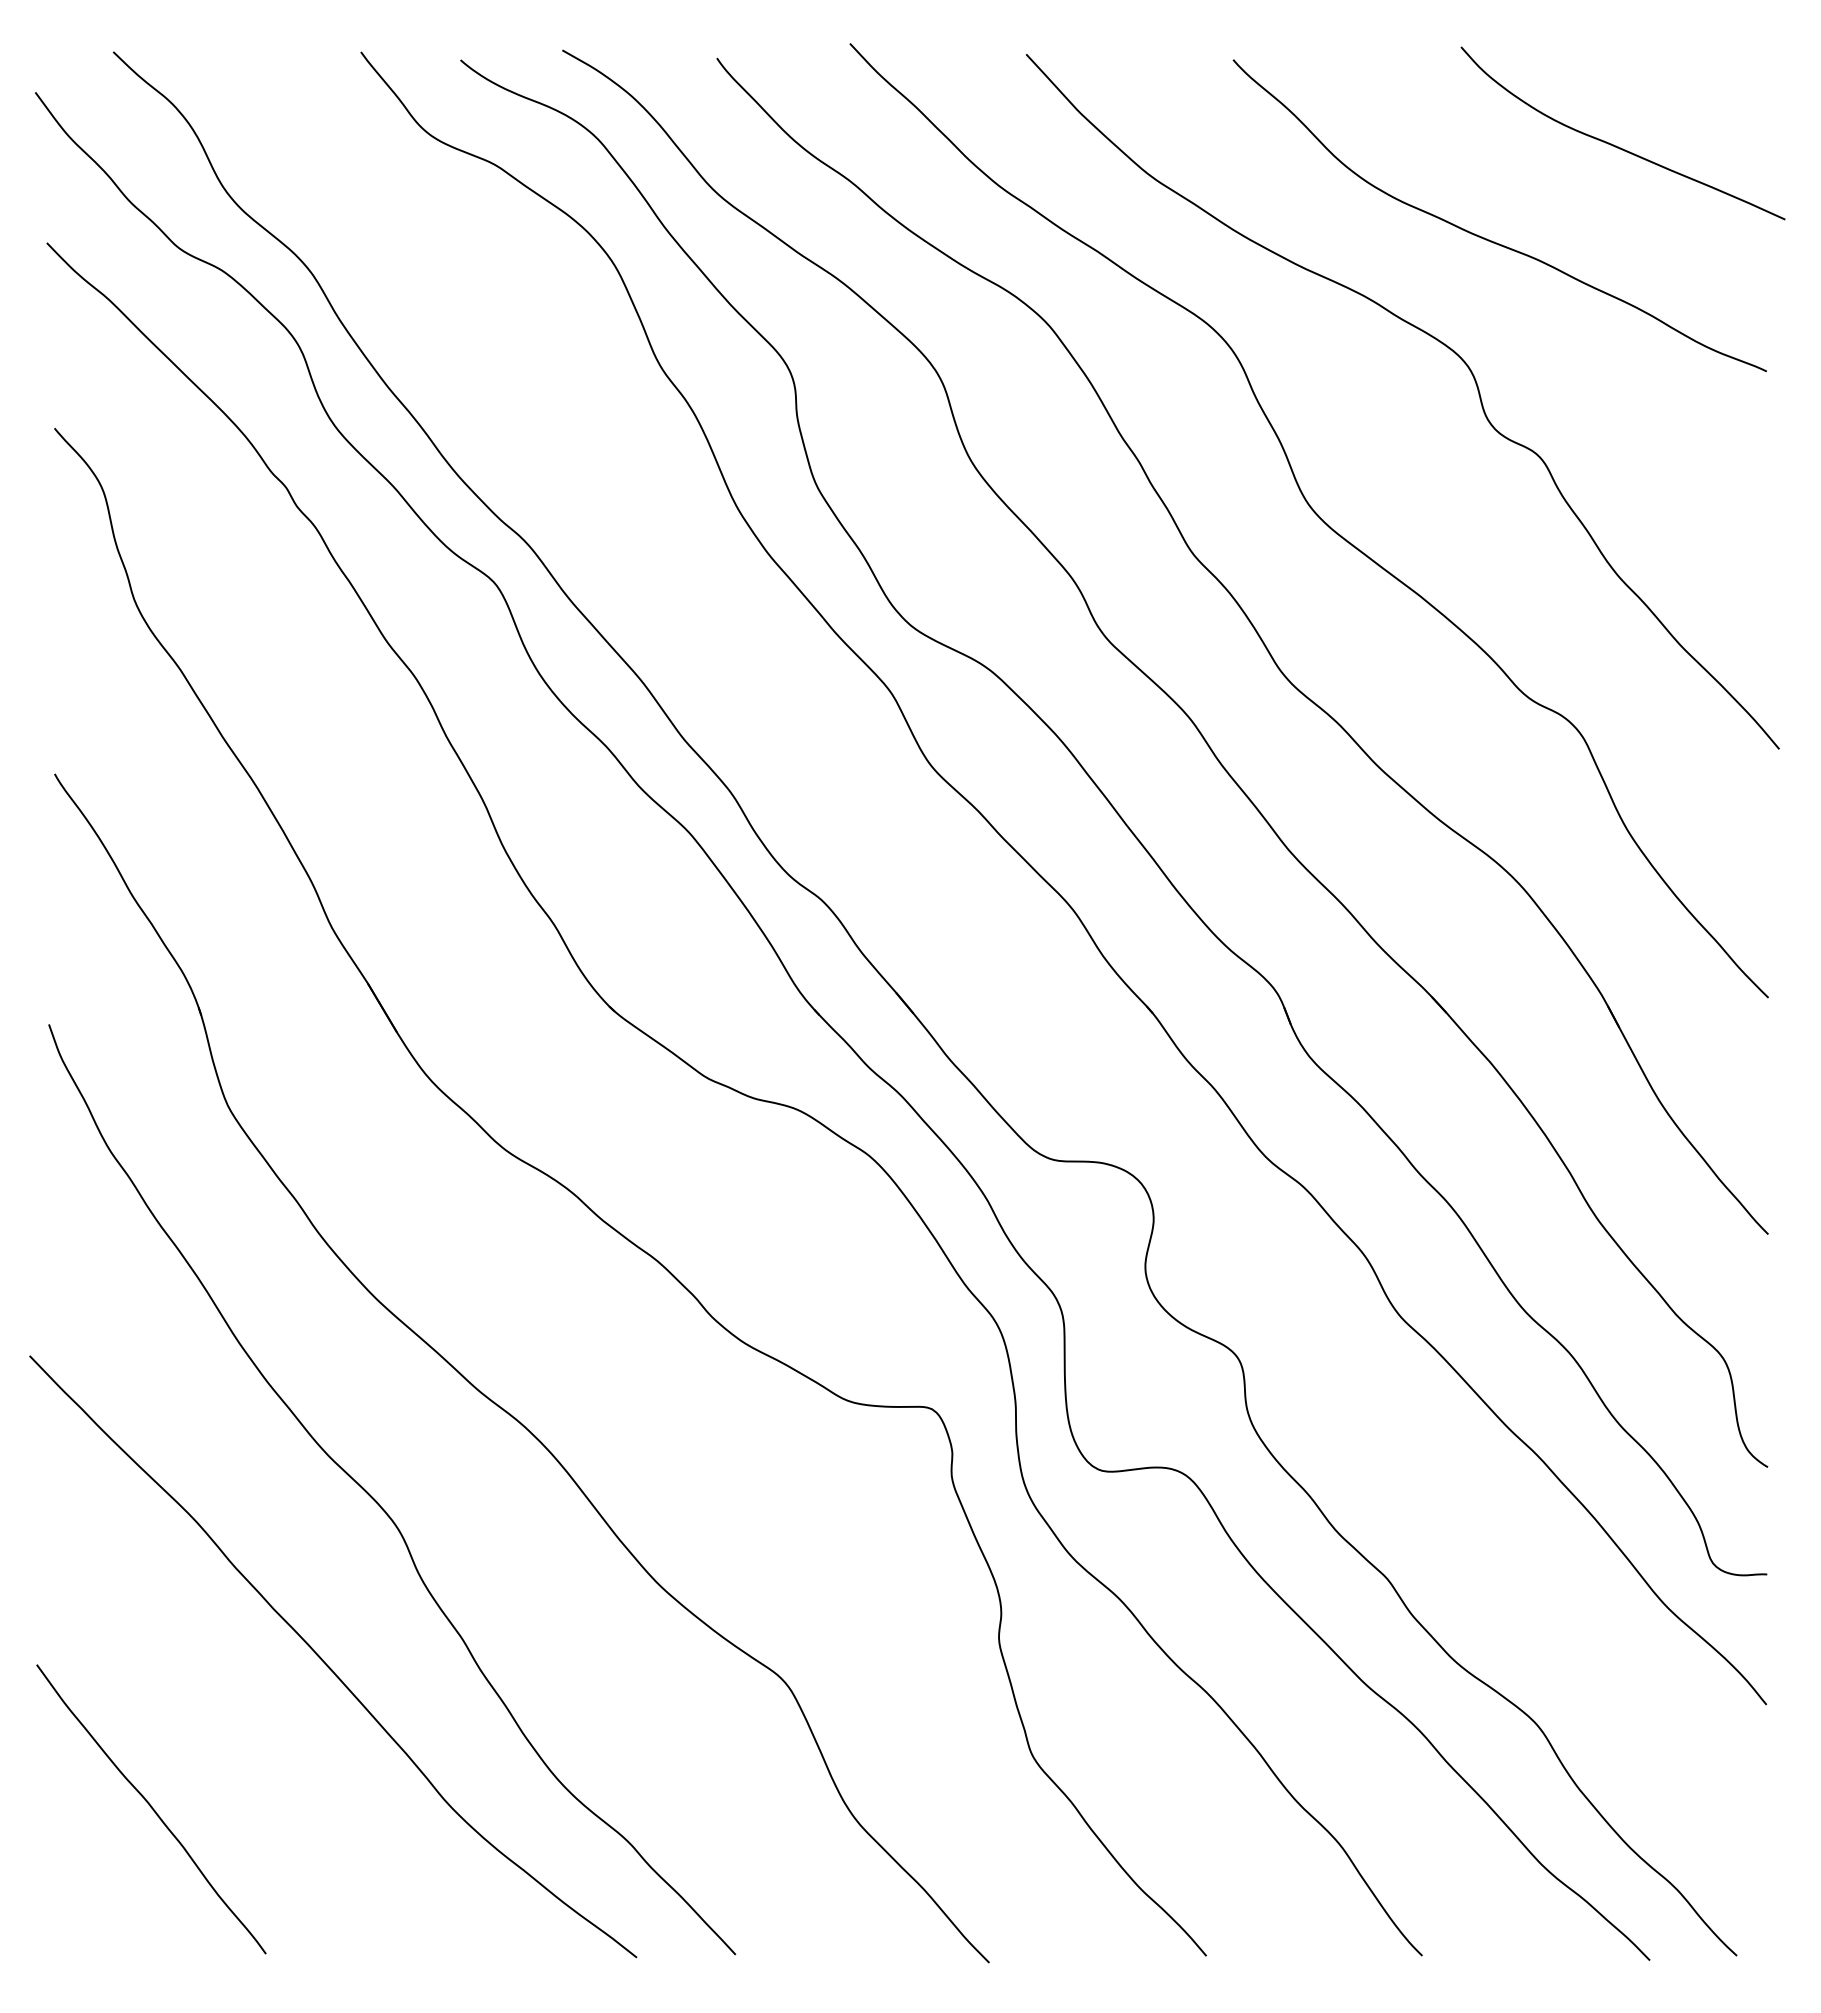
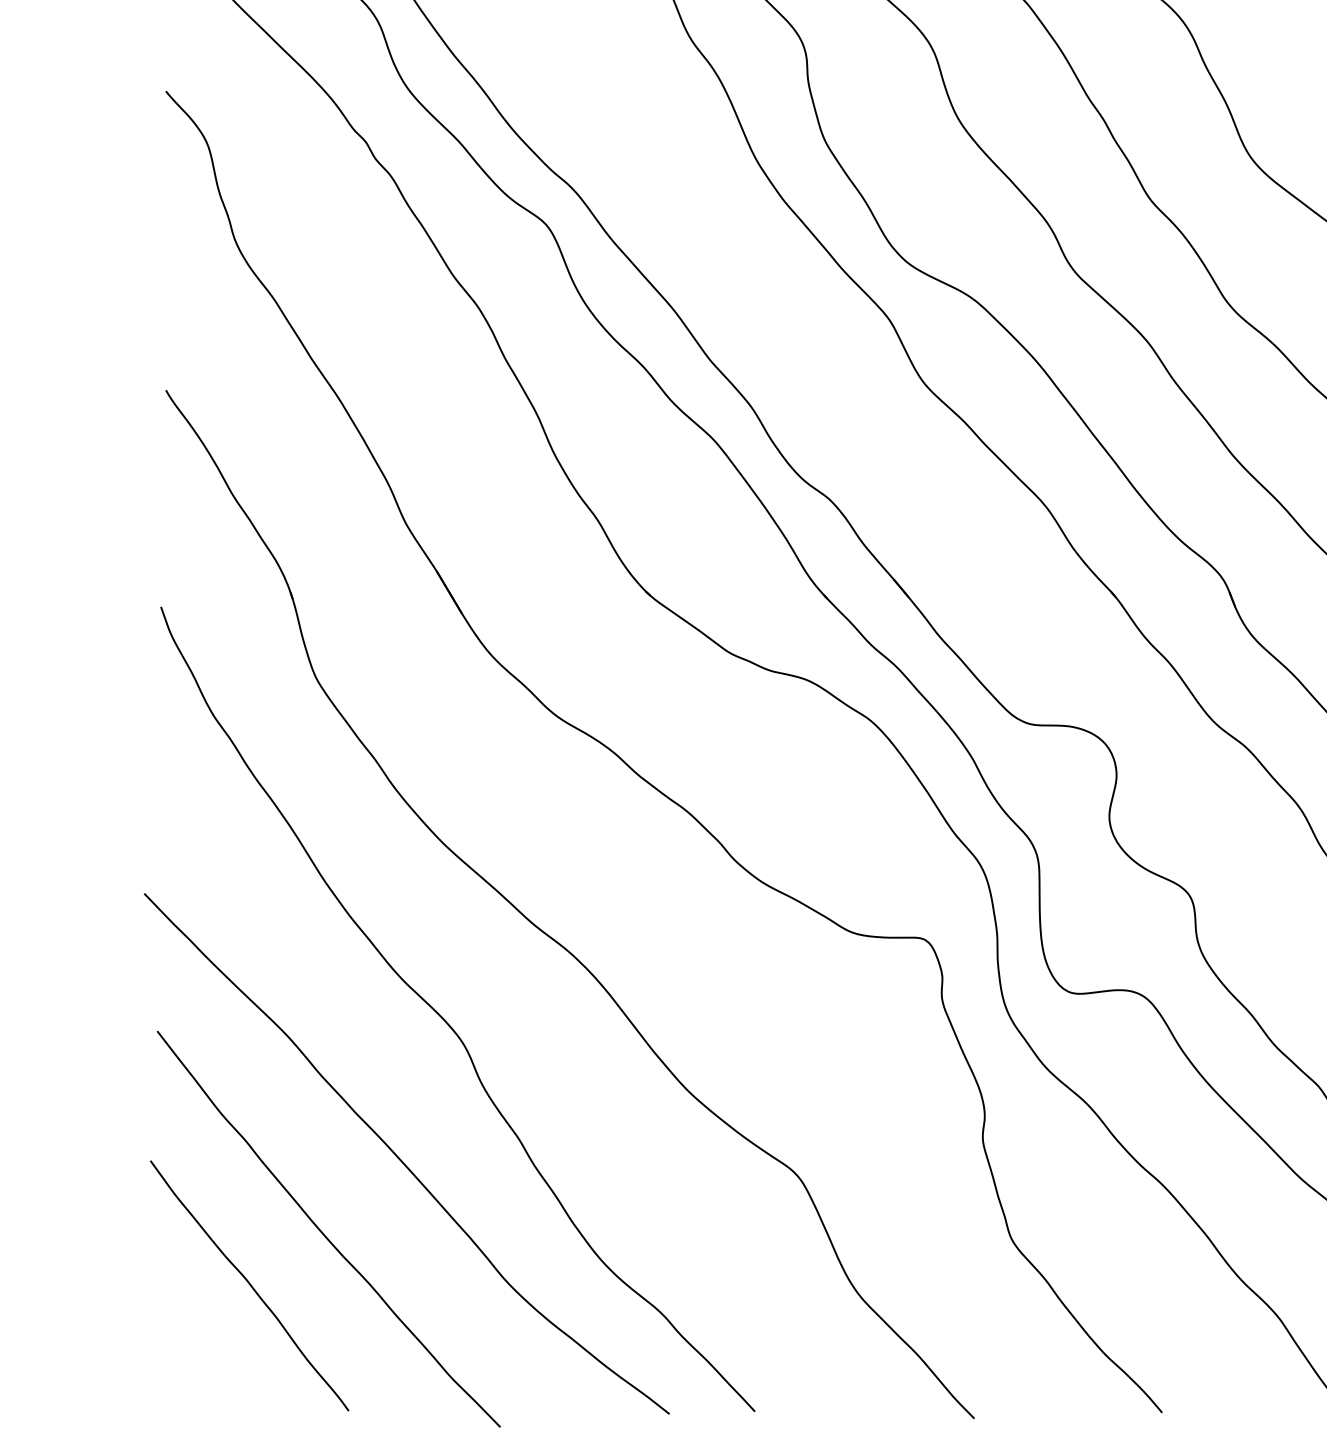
curve: (236, 1747) -> (323, 1232), added

